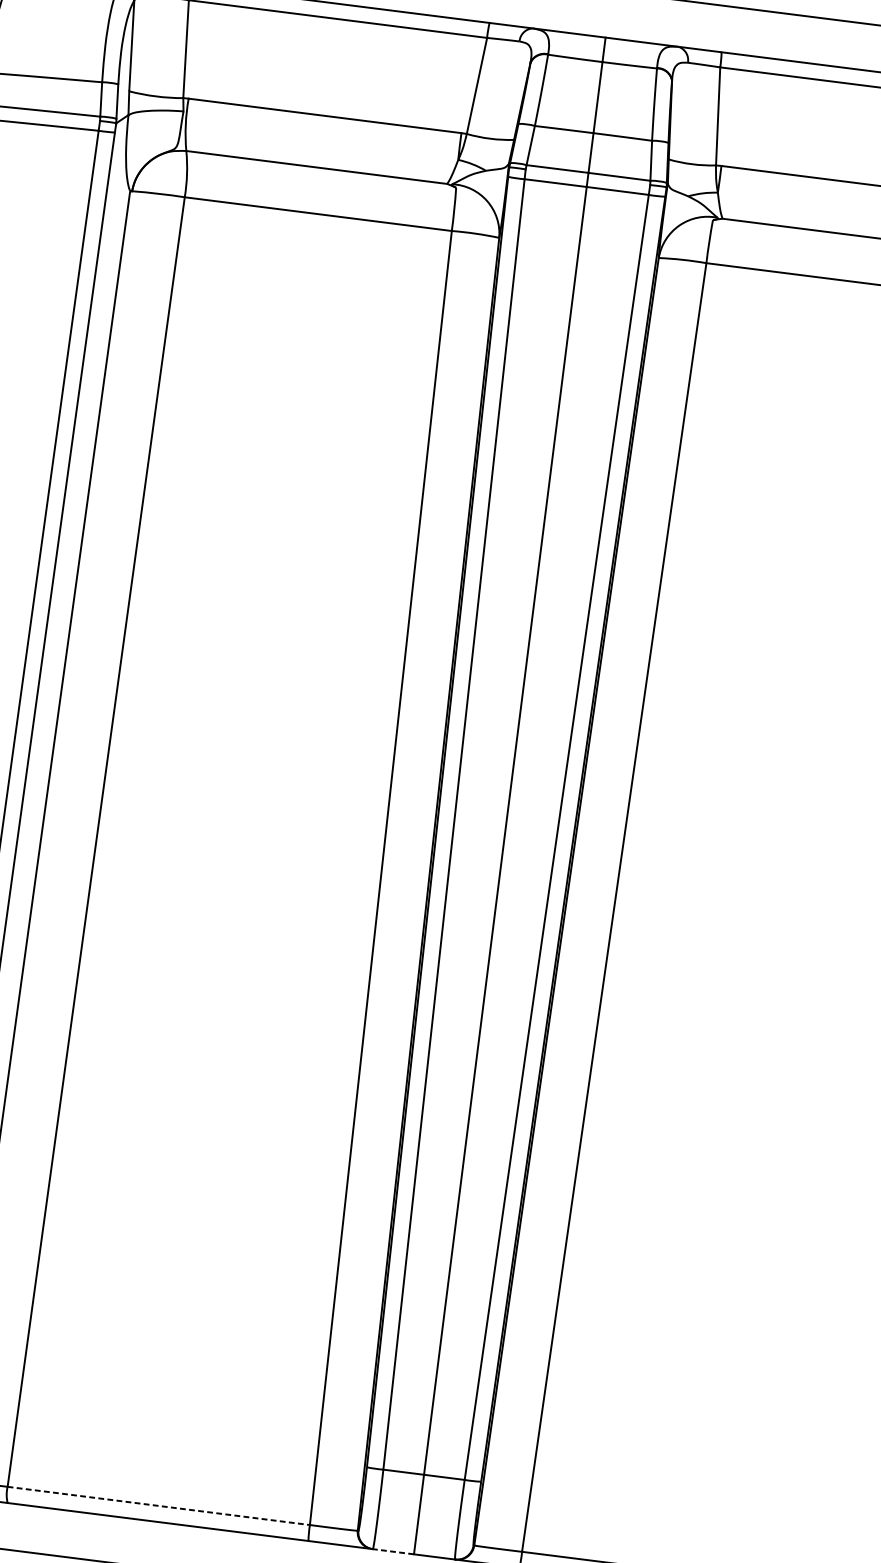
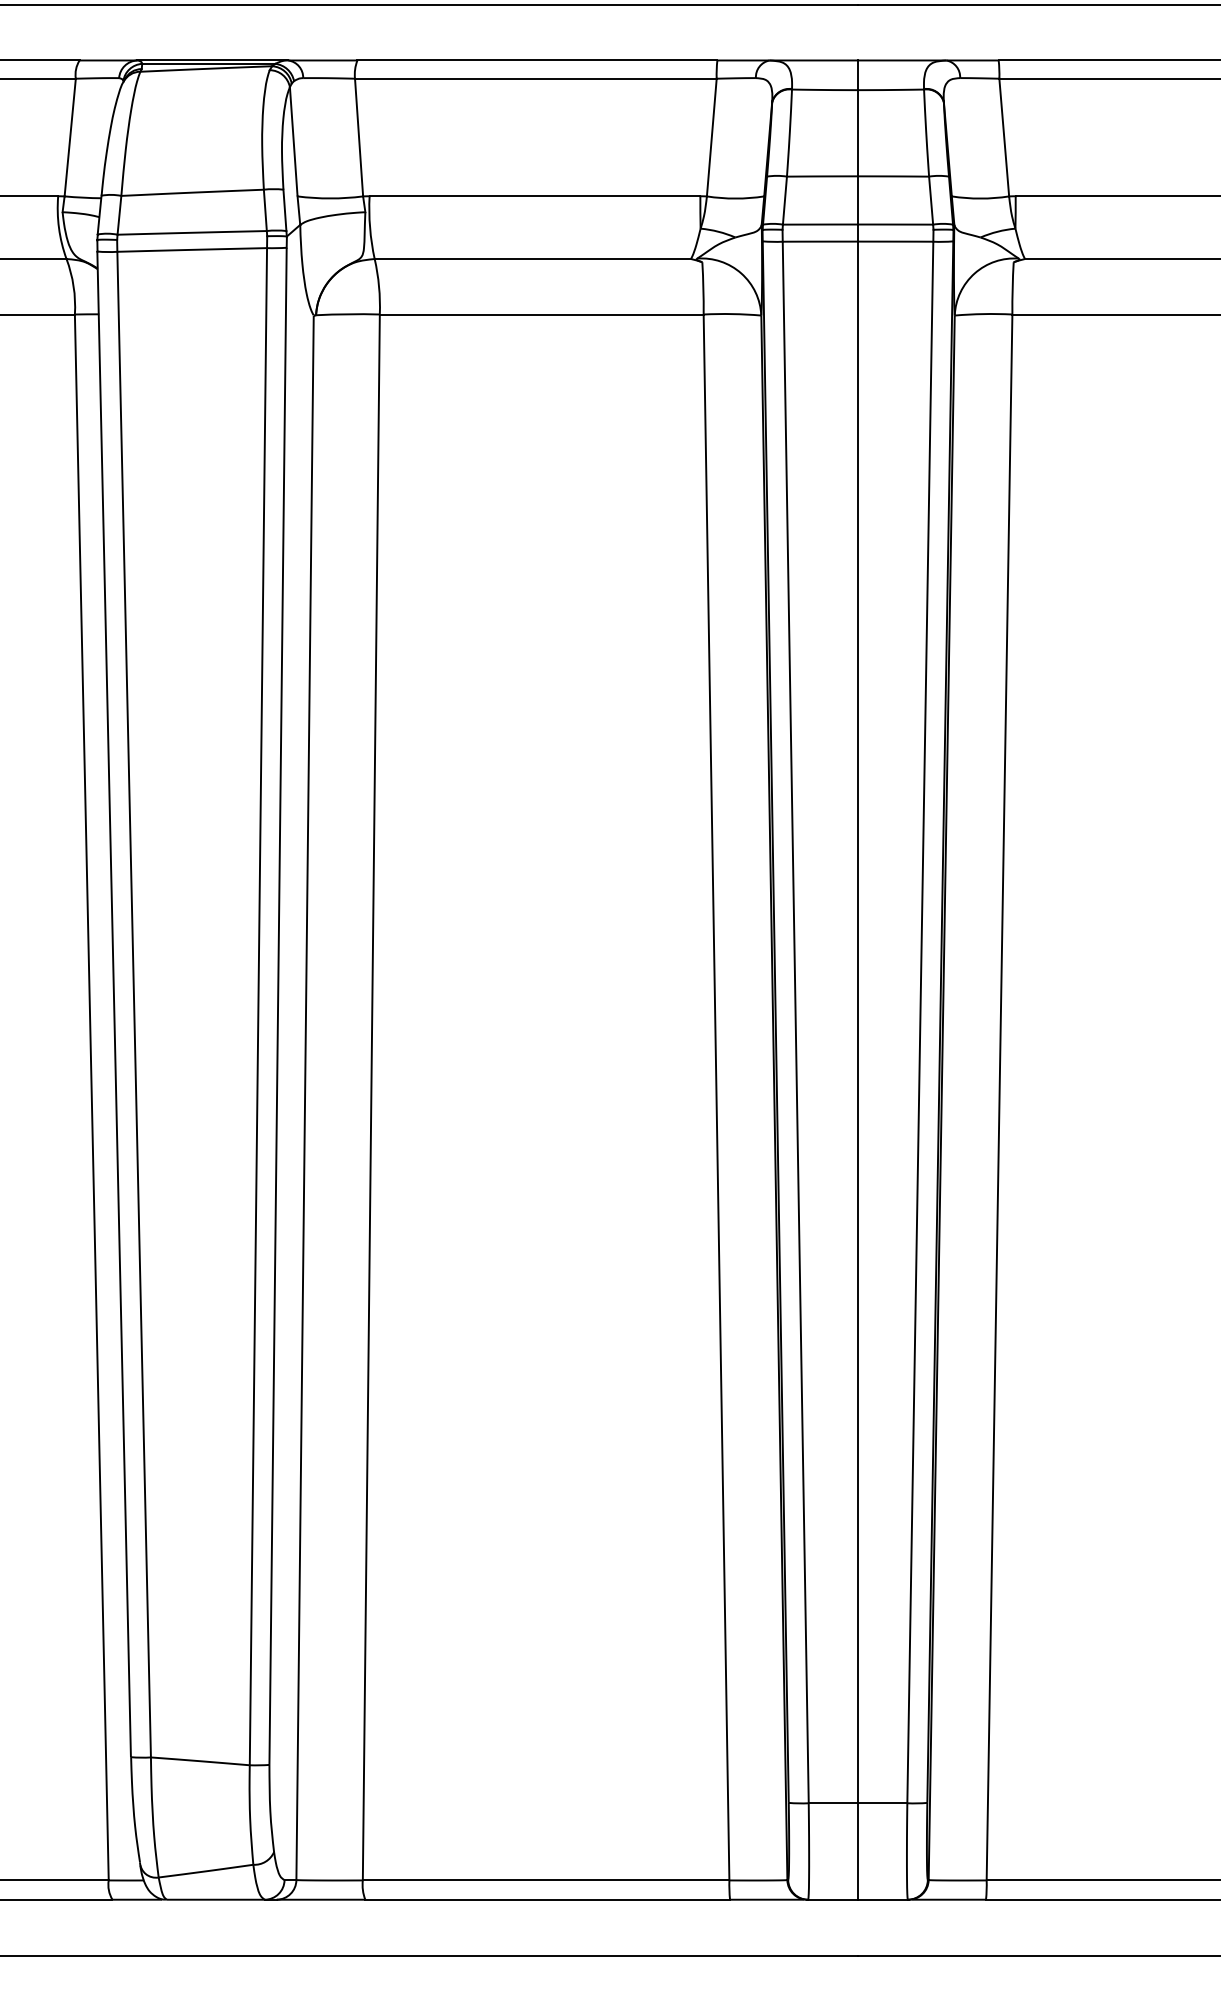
line: (159, 1506) -> (546, 1880), dashed -> solid
line: (393, 1551) -> (833, 1899), dashed -> solid

